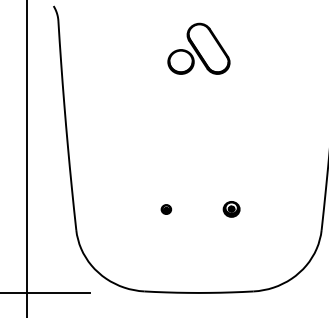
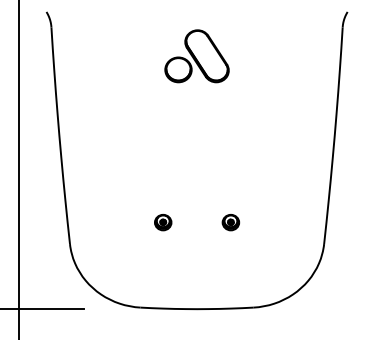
part: (166, 209) -> (163, 222), size x1.67

